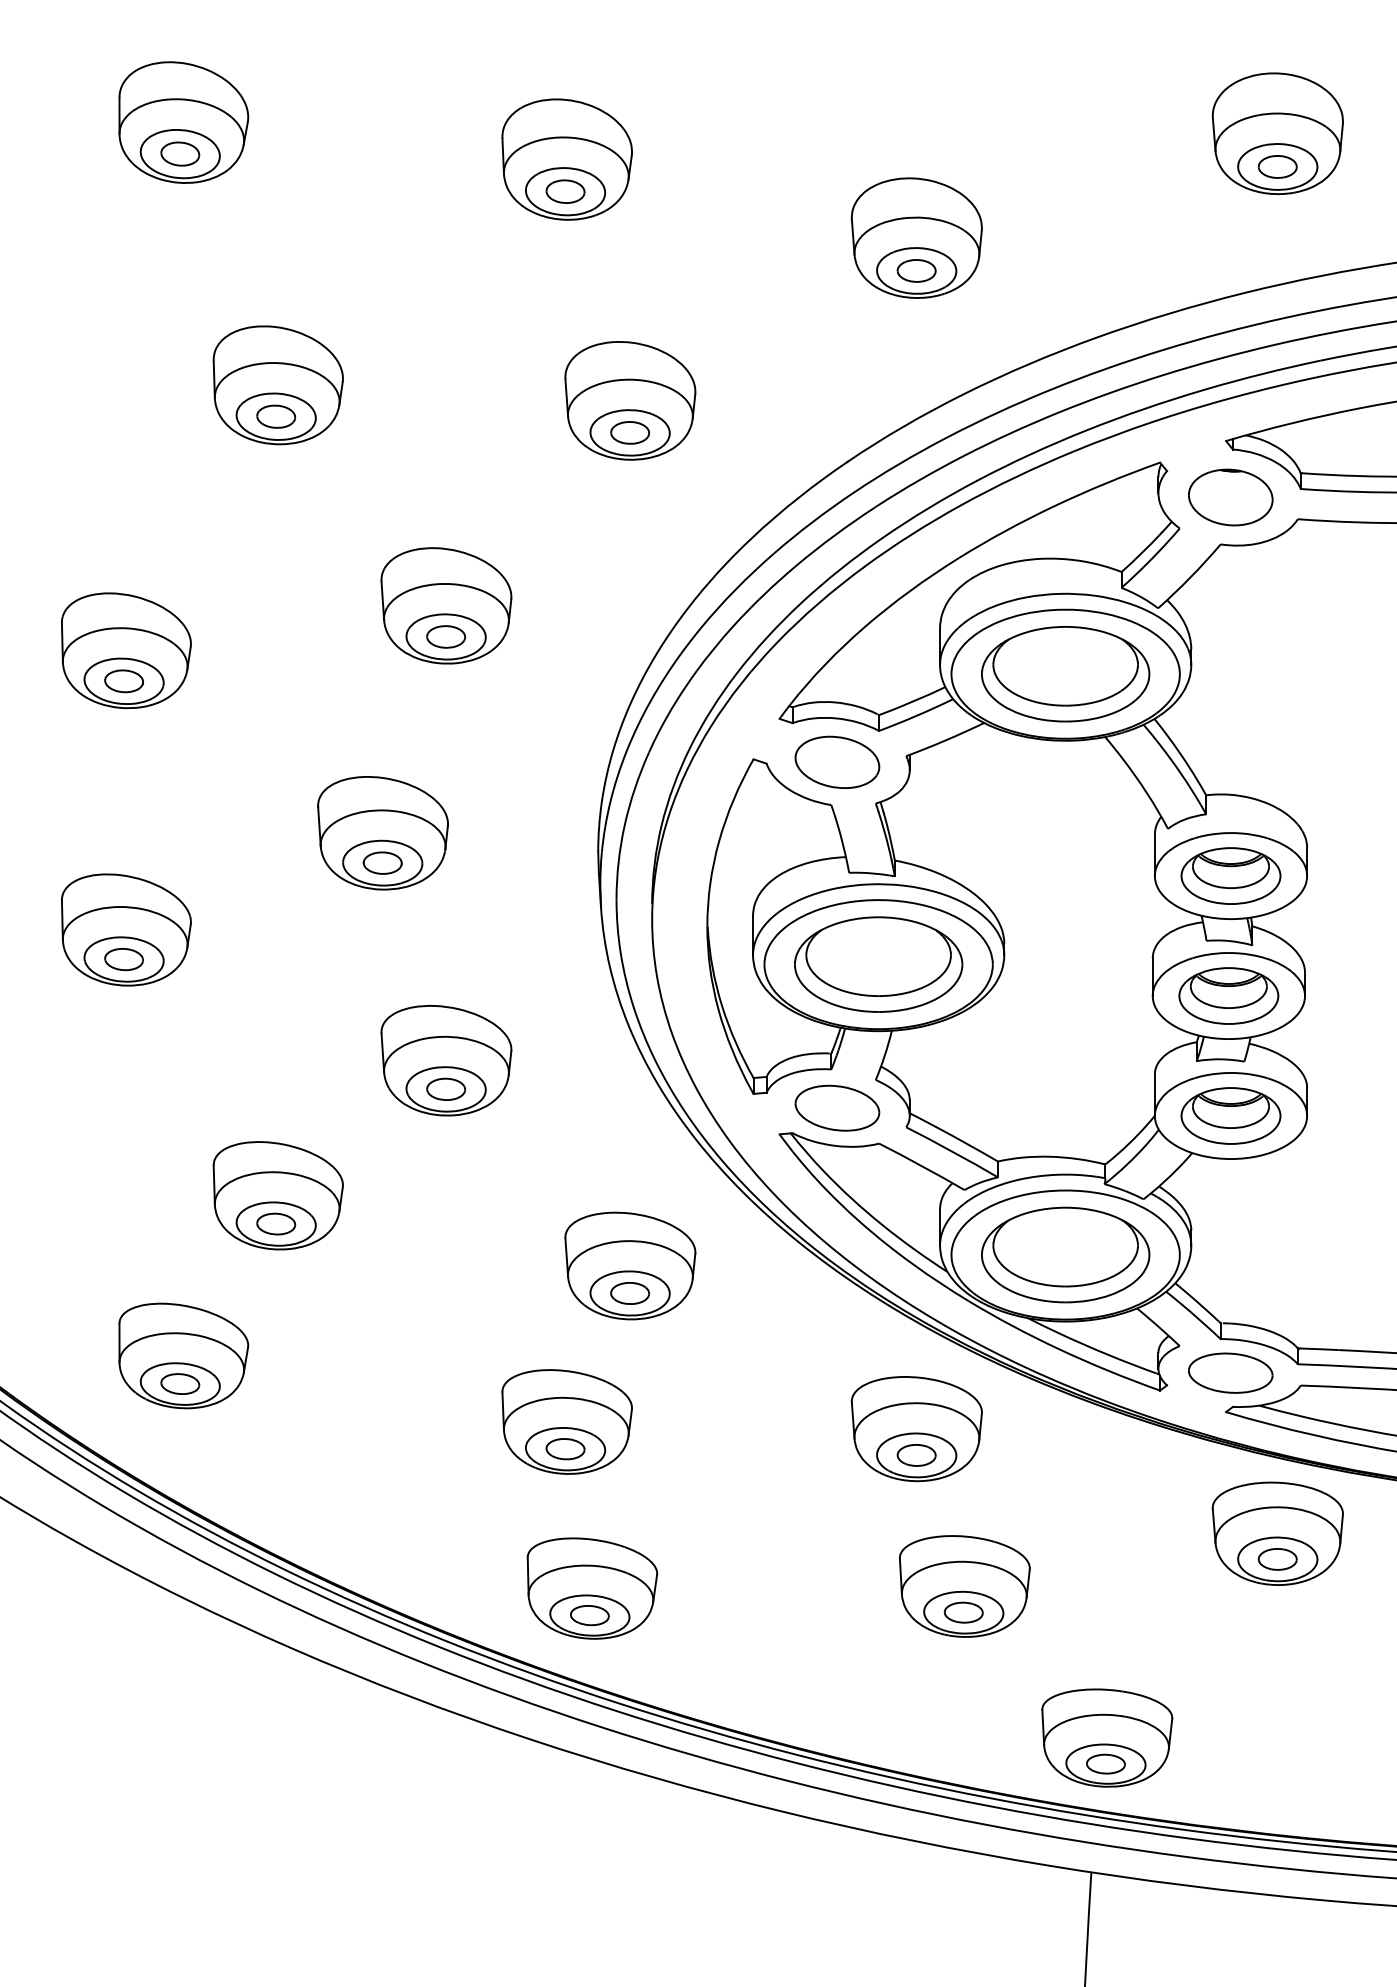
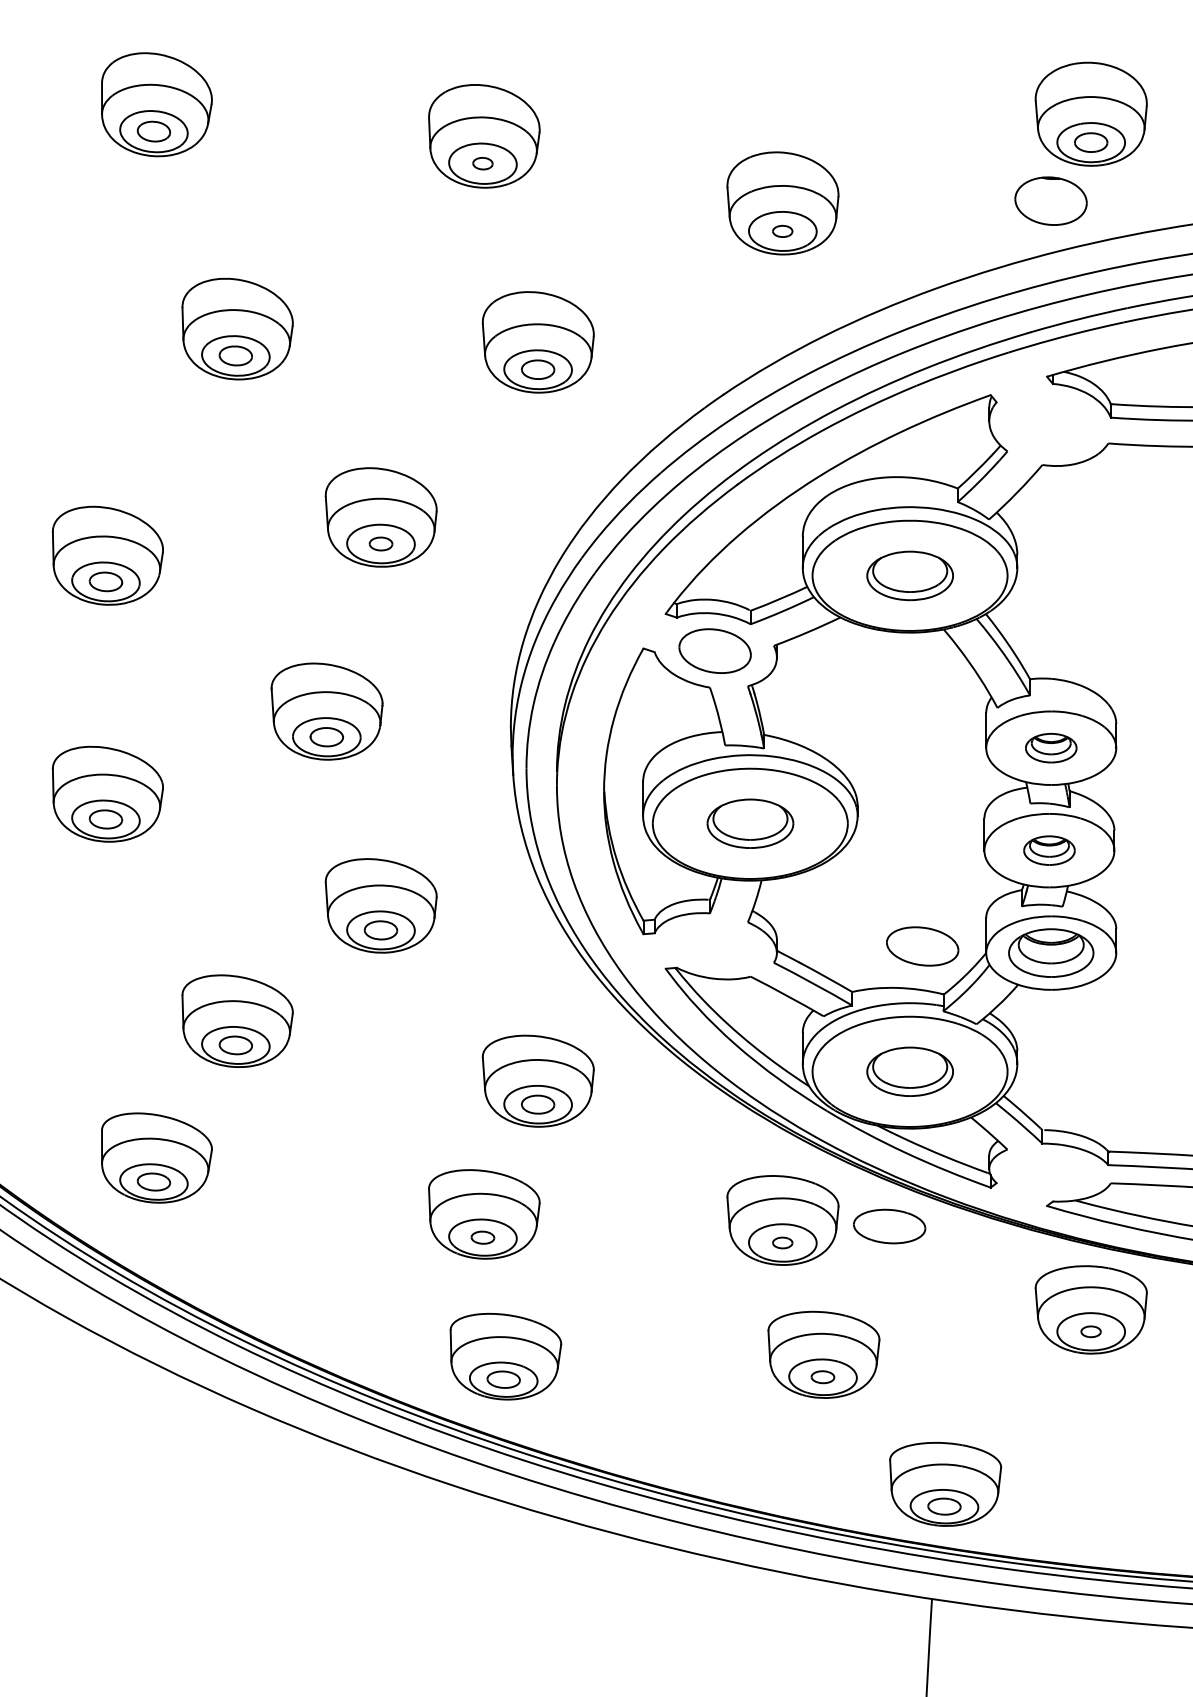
part: (565, 191) -> (482, 163), size x0.6
part: (916, 270) -> (782, 231), size x0.6
part: (1230, 497) -> (1050, 201), moved
part: (446, 636) -> (381, 543), size x0.7
part: (1065, 674) -> (909, 576), size x0.6
part: (1230, 875) -> (1050, 747), size x0.6
part: (878, 964) -> (750, 823), size x0.6
part: (1228, 995) -> (1049, 850), size x0.6
part: (837, 1107) -> (922, 945), moved
part: (1065, 1254) -> (909, 1071), size x0.6
part: (1230, 1372) -> (889, 1225), moved
part: (565, 1449) -> (482, 1237), size x0.7
part: (916, 1455) -> (782, 1243), size x0.6
part: (1277, 1559) -> (1090, 1331), size x0.6
part: (963, 1612) -> (822, 1377), size x0.7

